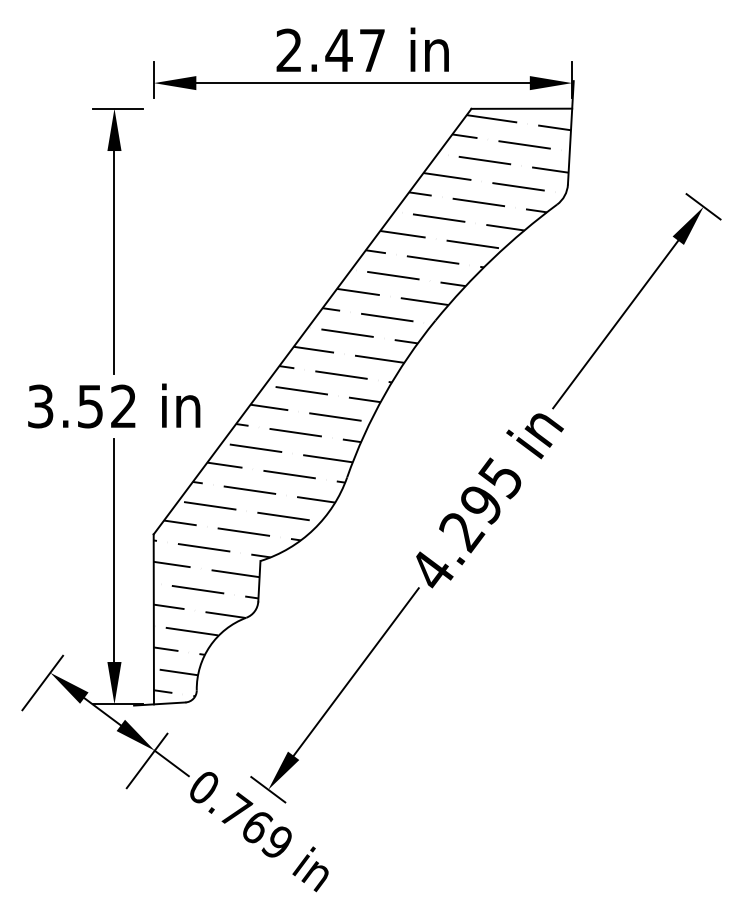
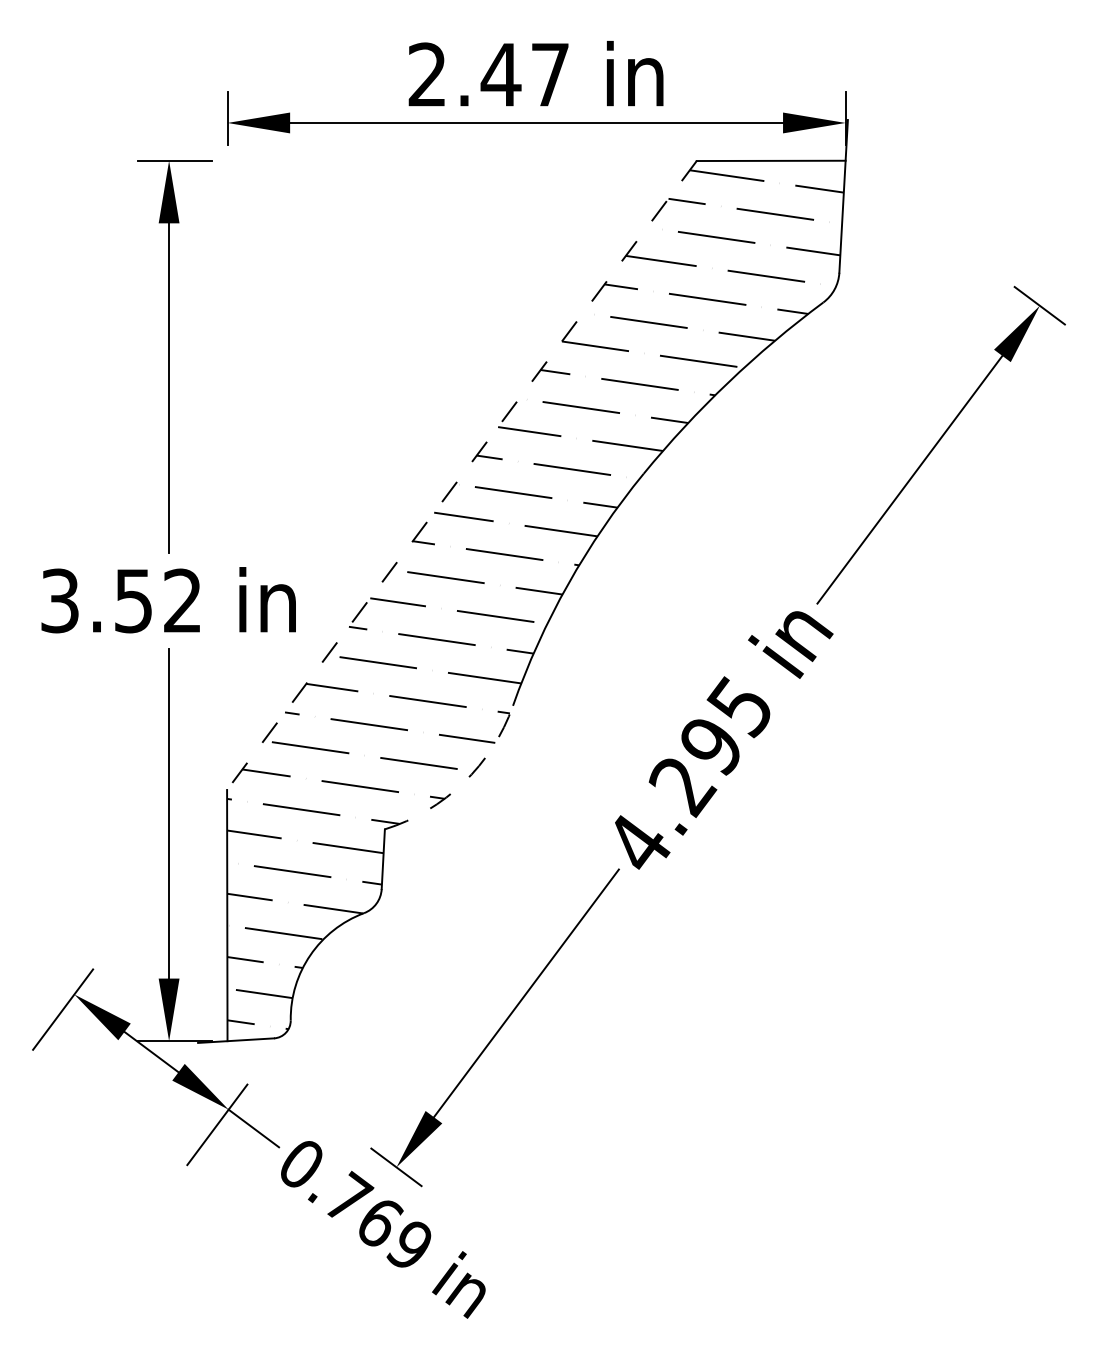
line: (312, 321) -> (461, 475), solid -> dashed
arc: (313, 529) -> (463, 782), solid -> dashed

